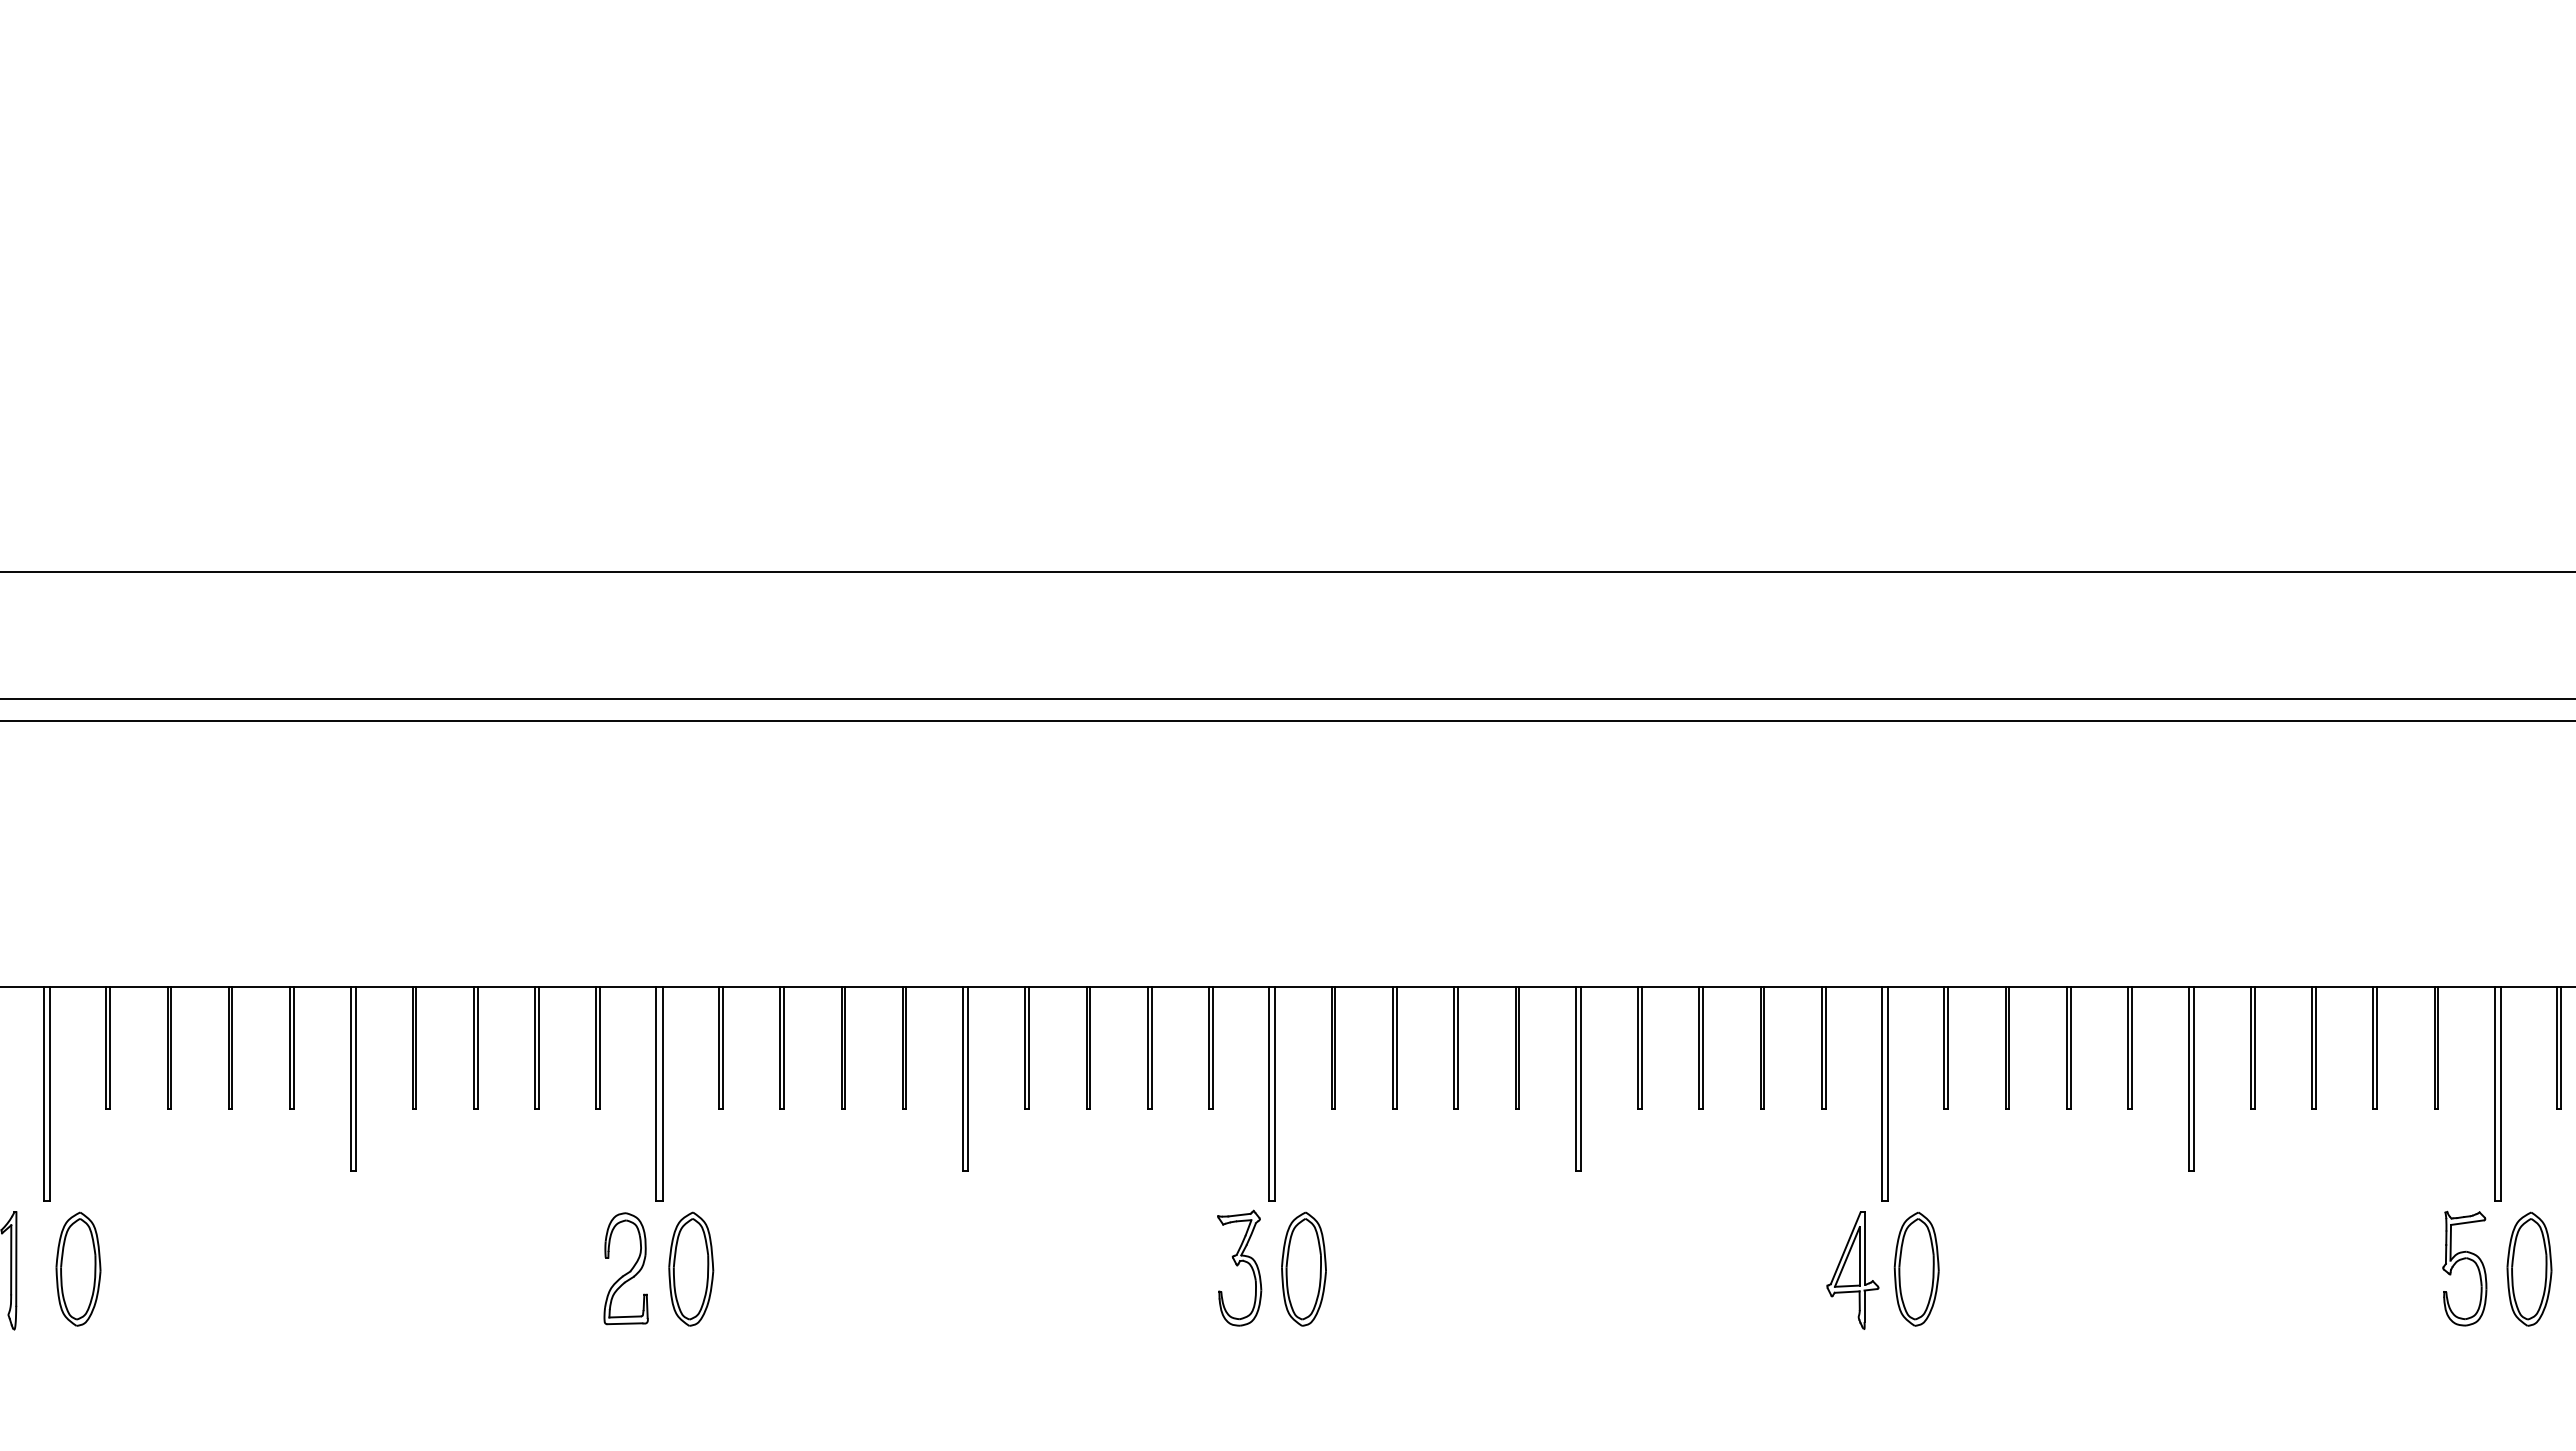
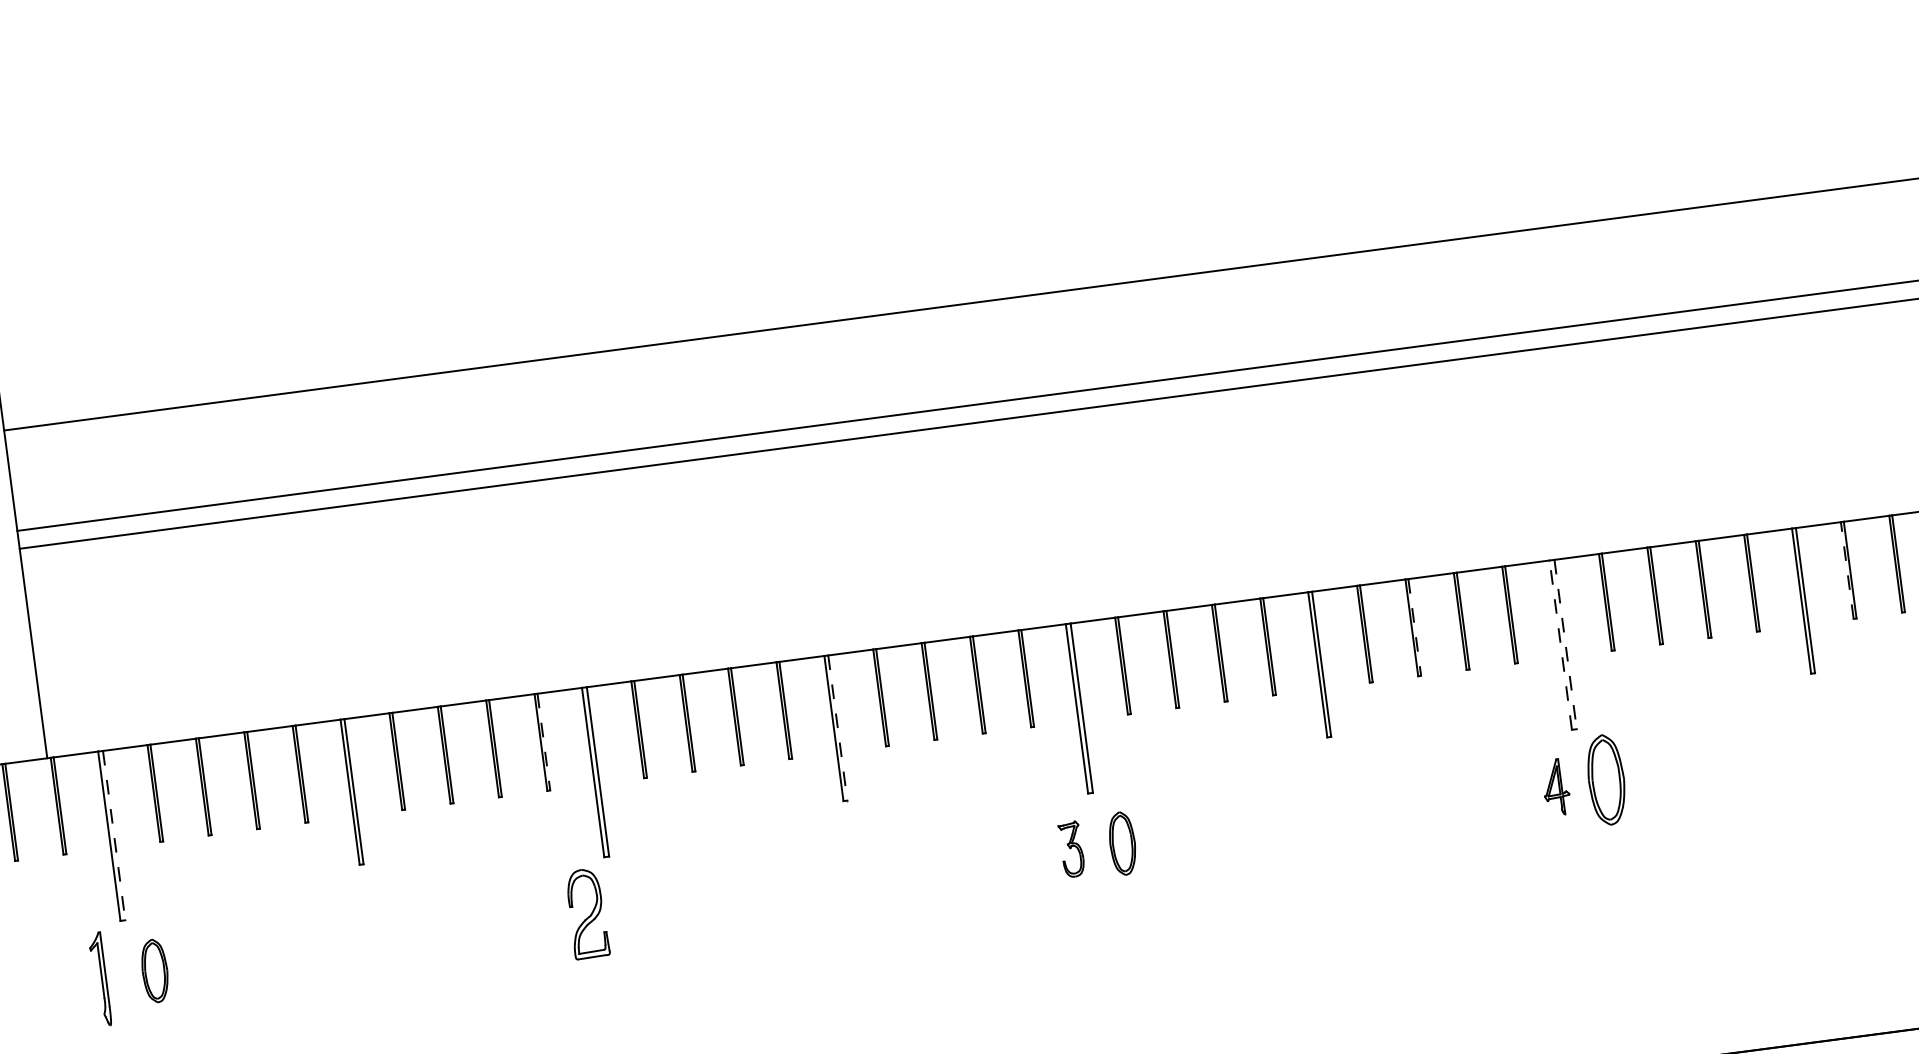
line: (2250, 1047) -> (1846, 570), solid -> dashed
line: (600, 1048) -> (544, 742), solid -> dashed
line: (1703, 1048) -> (1415, 627), solid -> dashed
line: (968, 1078) -> (837, 727), solid -> dashed
line: (1881, 1093) -> (1560, 644), solid -> dashed
line: (49, 1094) -> (113, 836), solid -> dashed
line: (1888, 1094) -> (1566, 644), solid -> dashed
part: (1239, 1267) -> (1071, 848), size x0.6
part: (78, 1268) -> (154, 970), size x0.7
part: (691, 1268) -> (638, 906), removed
part: (1303, 1268) -> (1122, 843), size x0.7
part: (1852, 1270) -> (1555, 787), size x0.6

